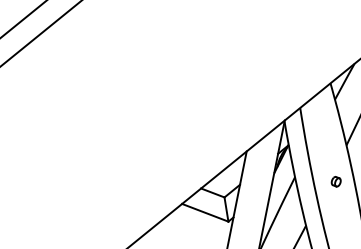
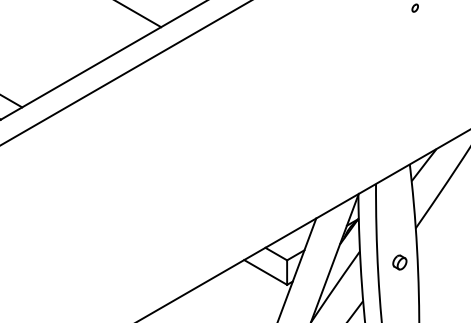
part: (335, 181) -> (399, 262), size x1.43

